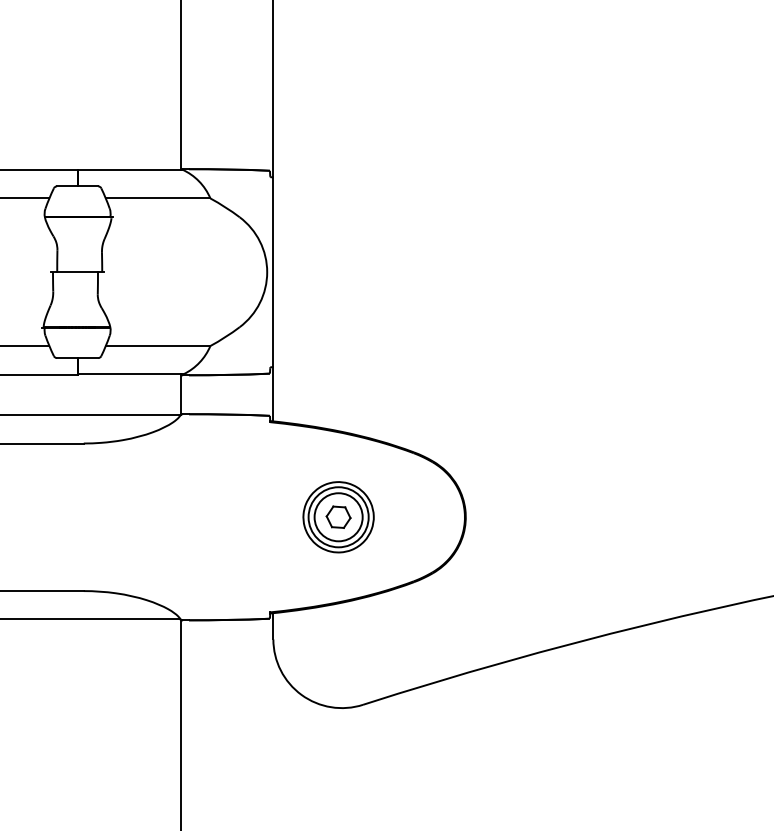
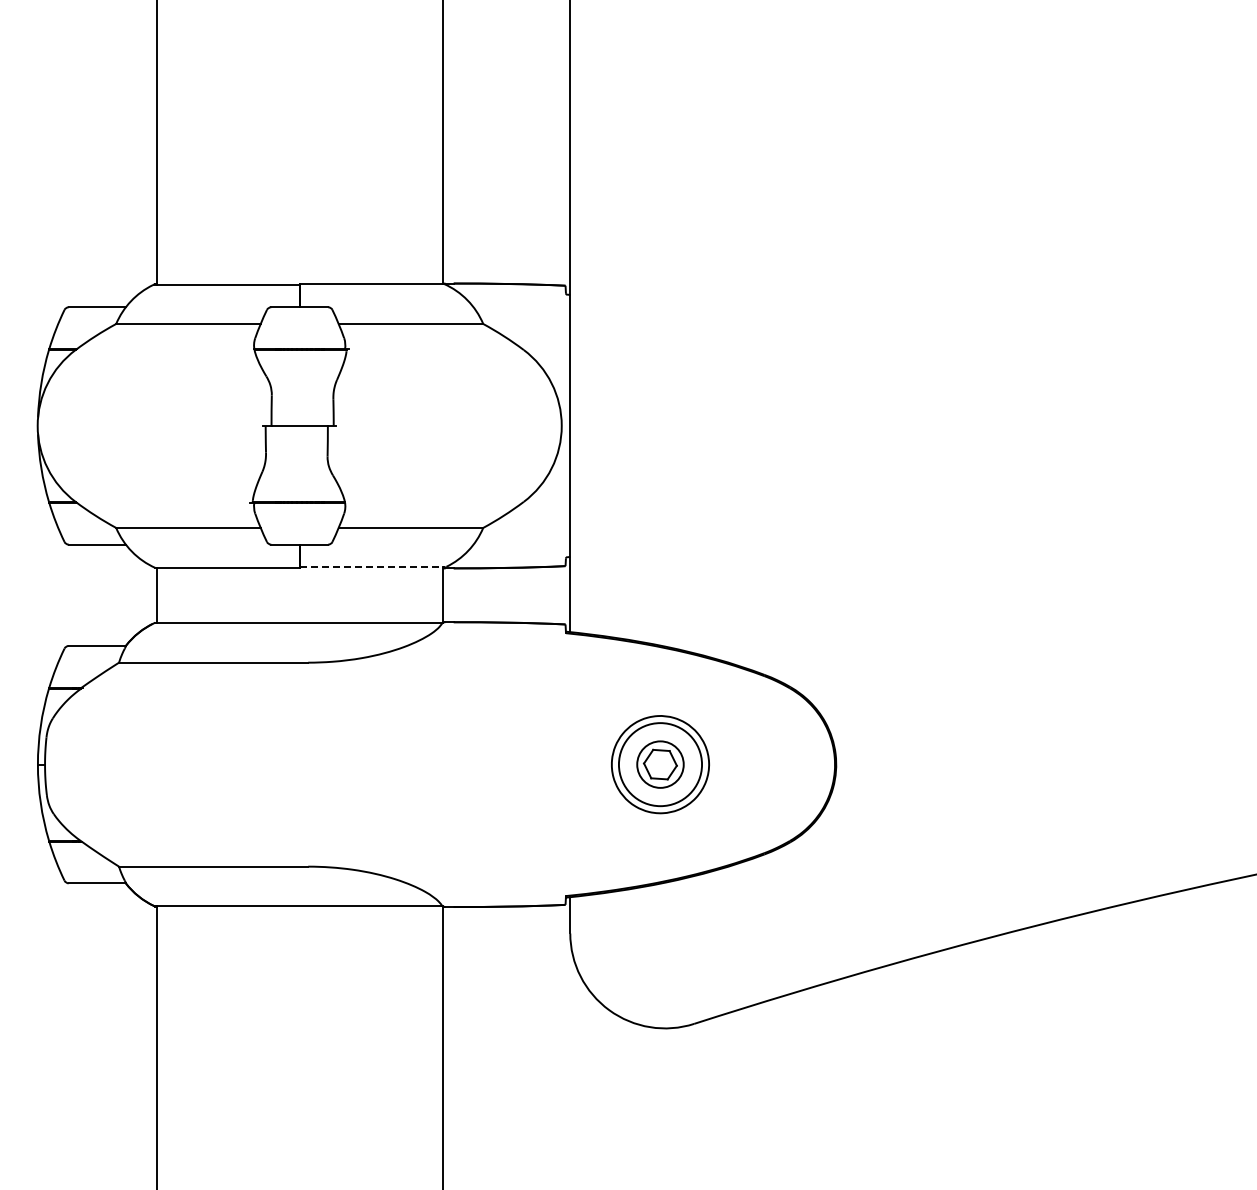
line: (130, 374) -> (372, 567), solid -> dashed
circle: (338, 517) -> (660, 764), size x0.7

